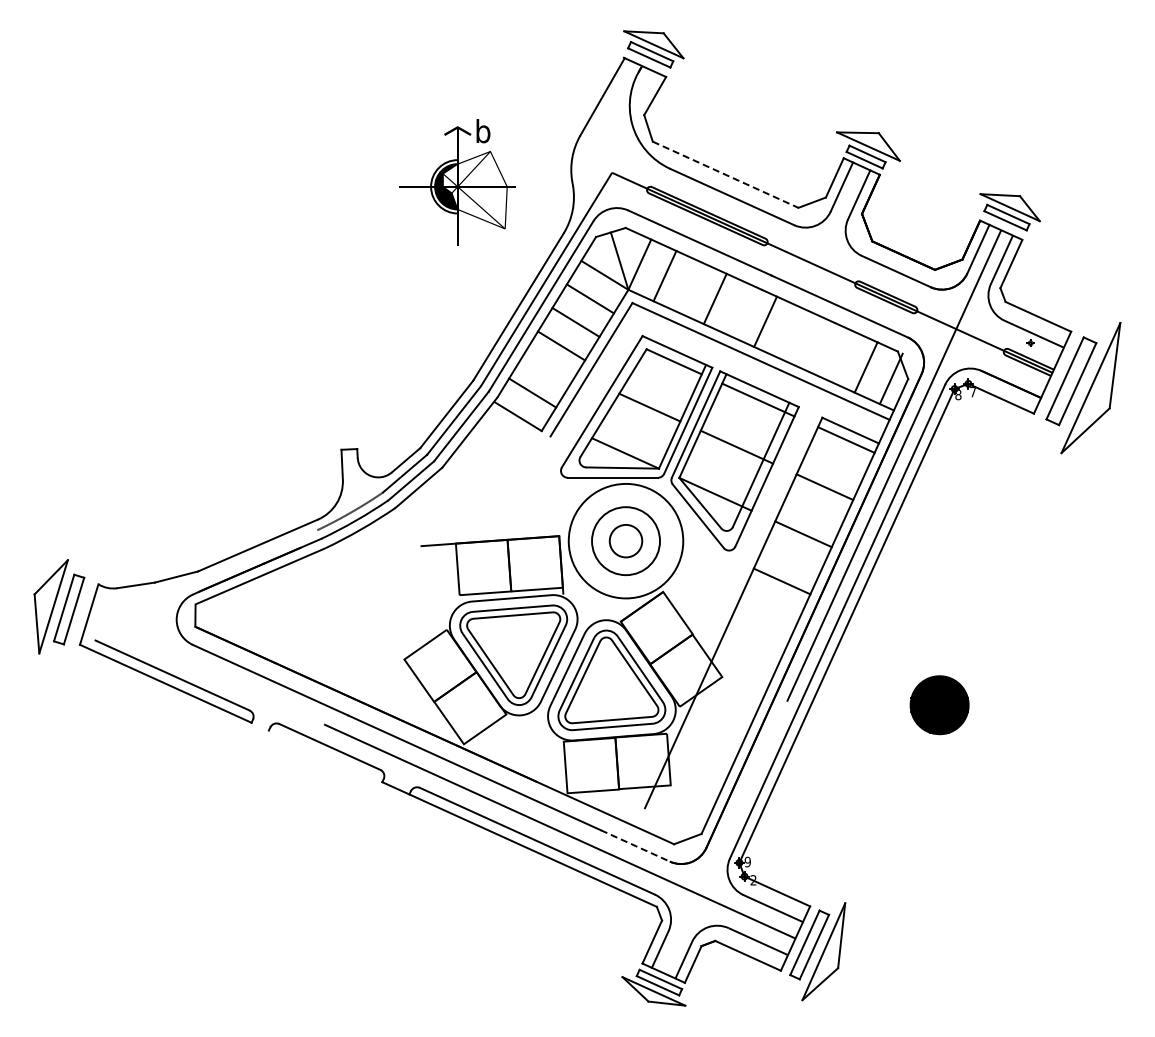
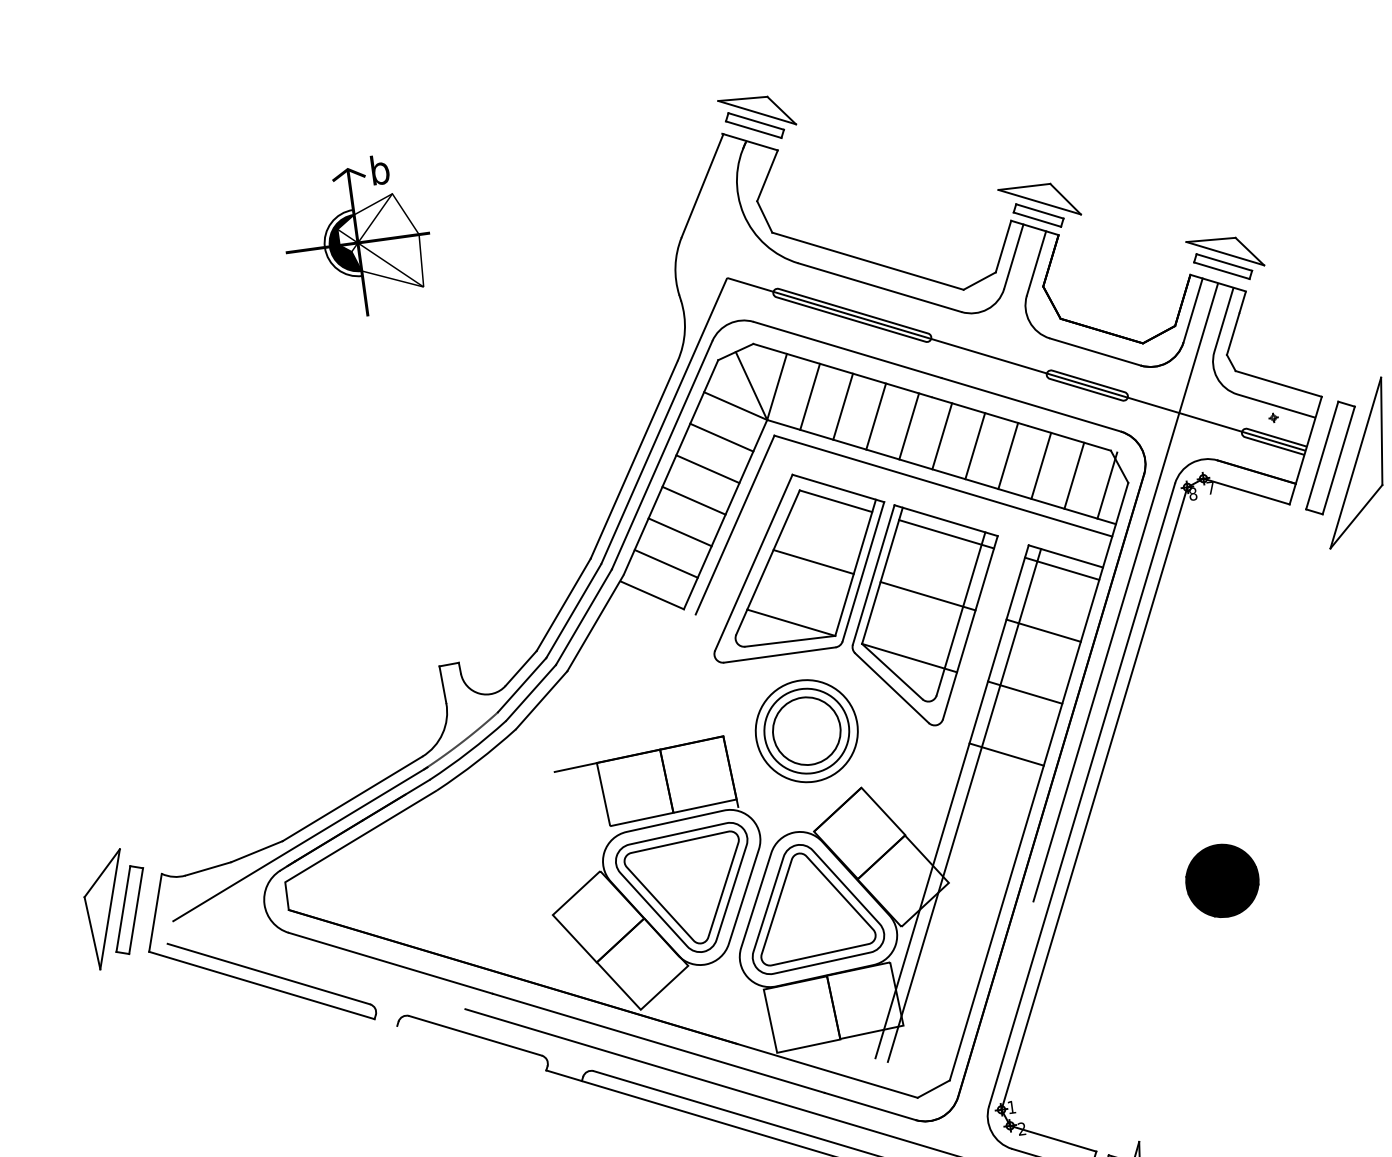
line: (725, 174) -> (867, 260), dashed -> solid
part: (457, 182) -> (356, 237), moved
line: (689, 287) -> (842, 406), added
line: (740, 310) -> (909, 426), added
line: (790, 333) -> (975, 446), added
line: (815, 344) -> (1007, 455), added
line: (840, 355) -> (1040, 465), added
line: (546, 369) -> (679, 532), added
circle: (625, 541) -> (806, 731), size x0.71
circle: (625, 541) -> (806, 731), size x1.67
line: (211, 575) -> (300, 843), added
line: (742, 617) -> (963, 805), added
line: (635, 845) -> (870, 1105), dashed -> solid
text: (747, 861) -> (1011, 1106), 9 -> 1

